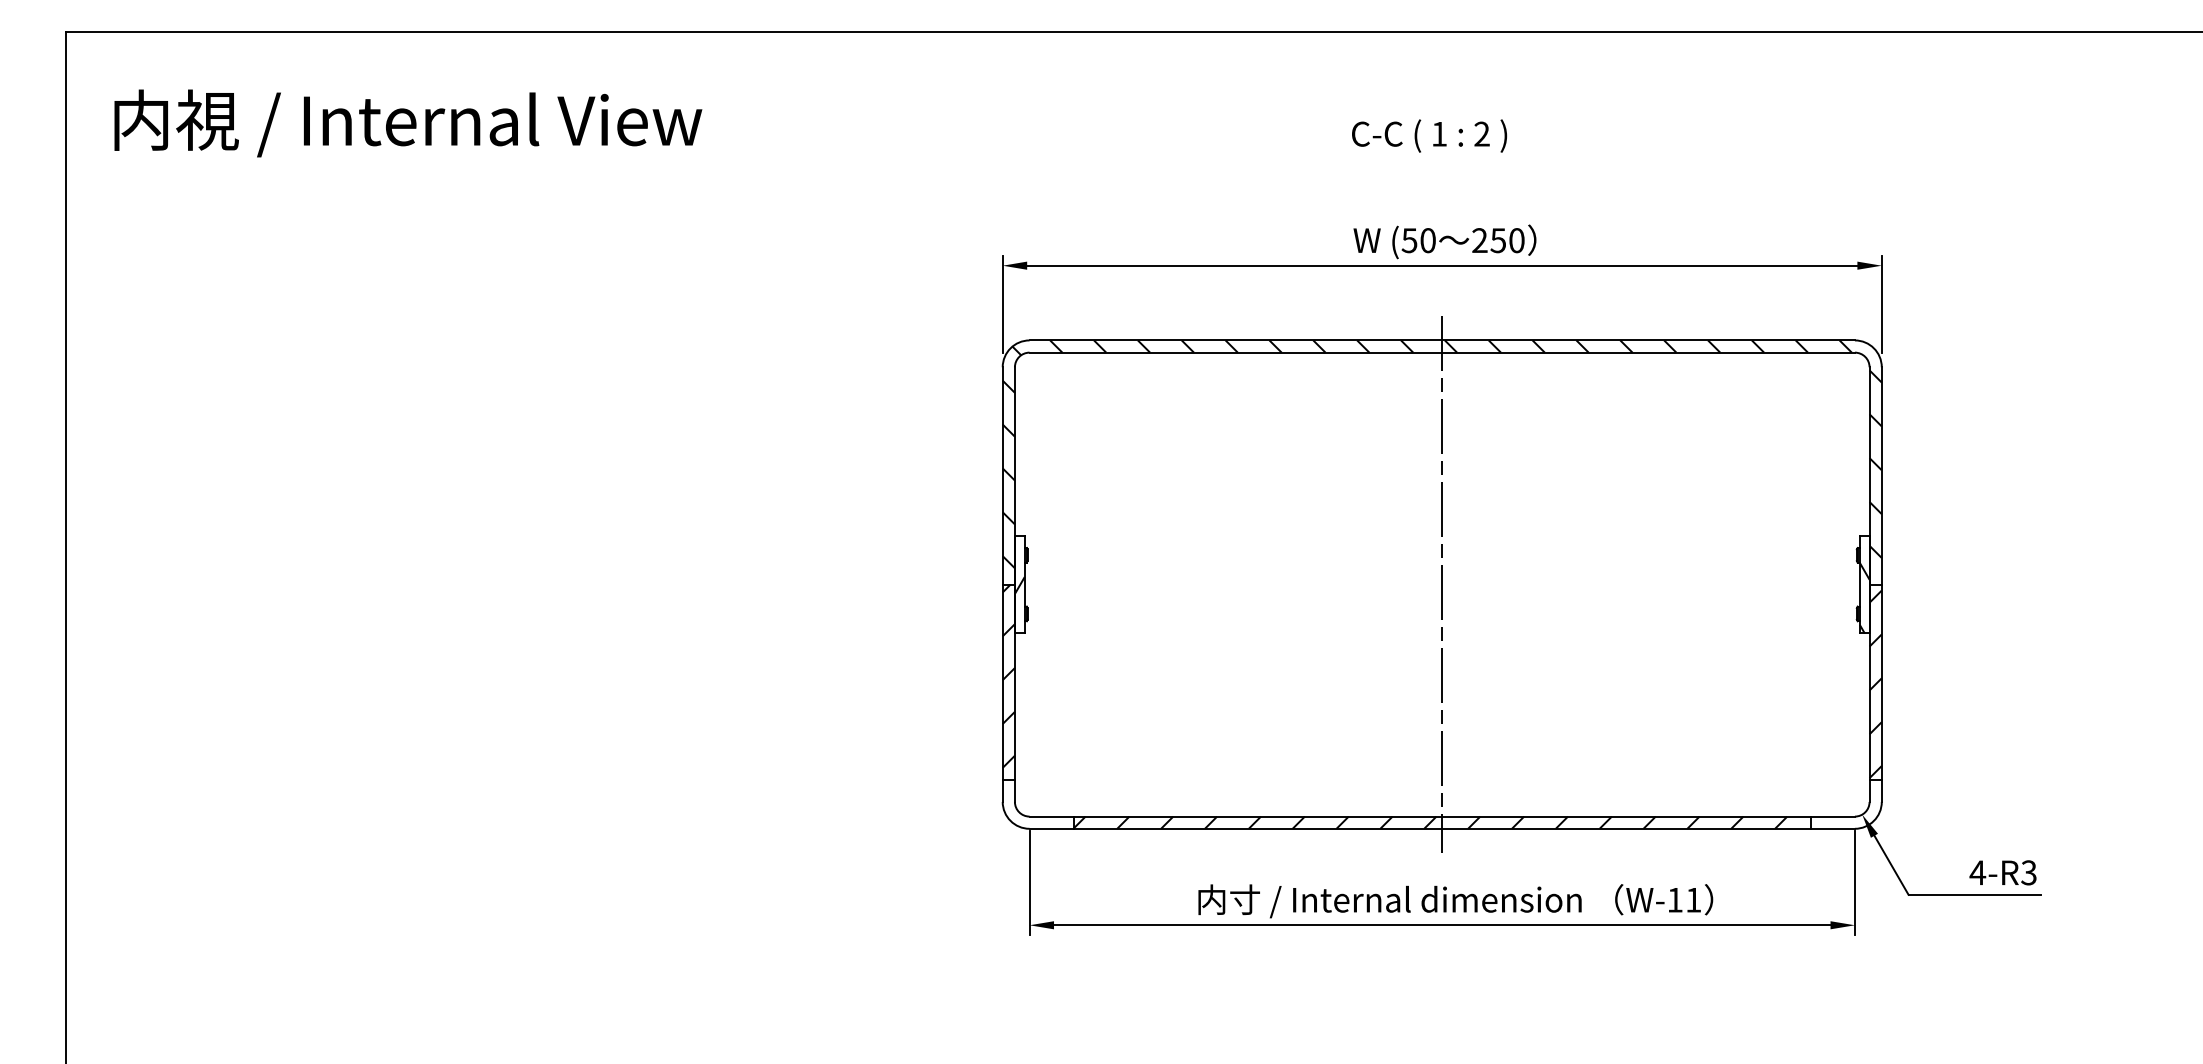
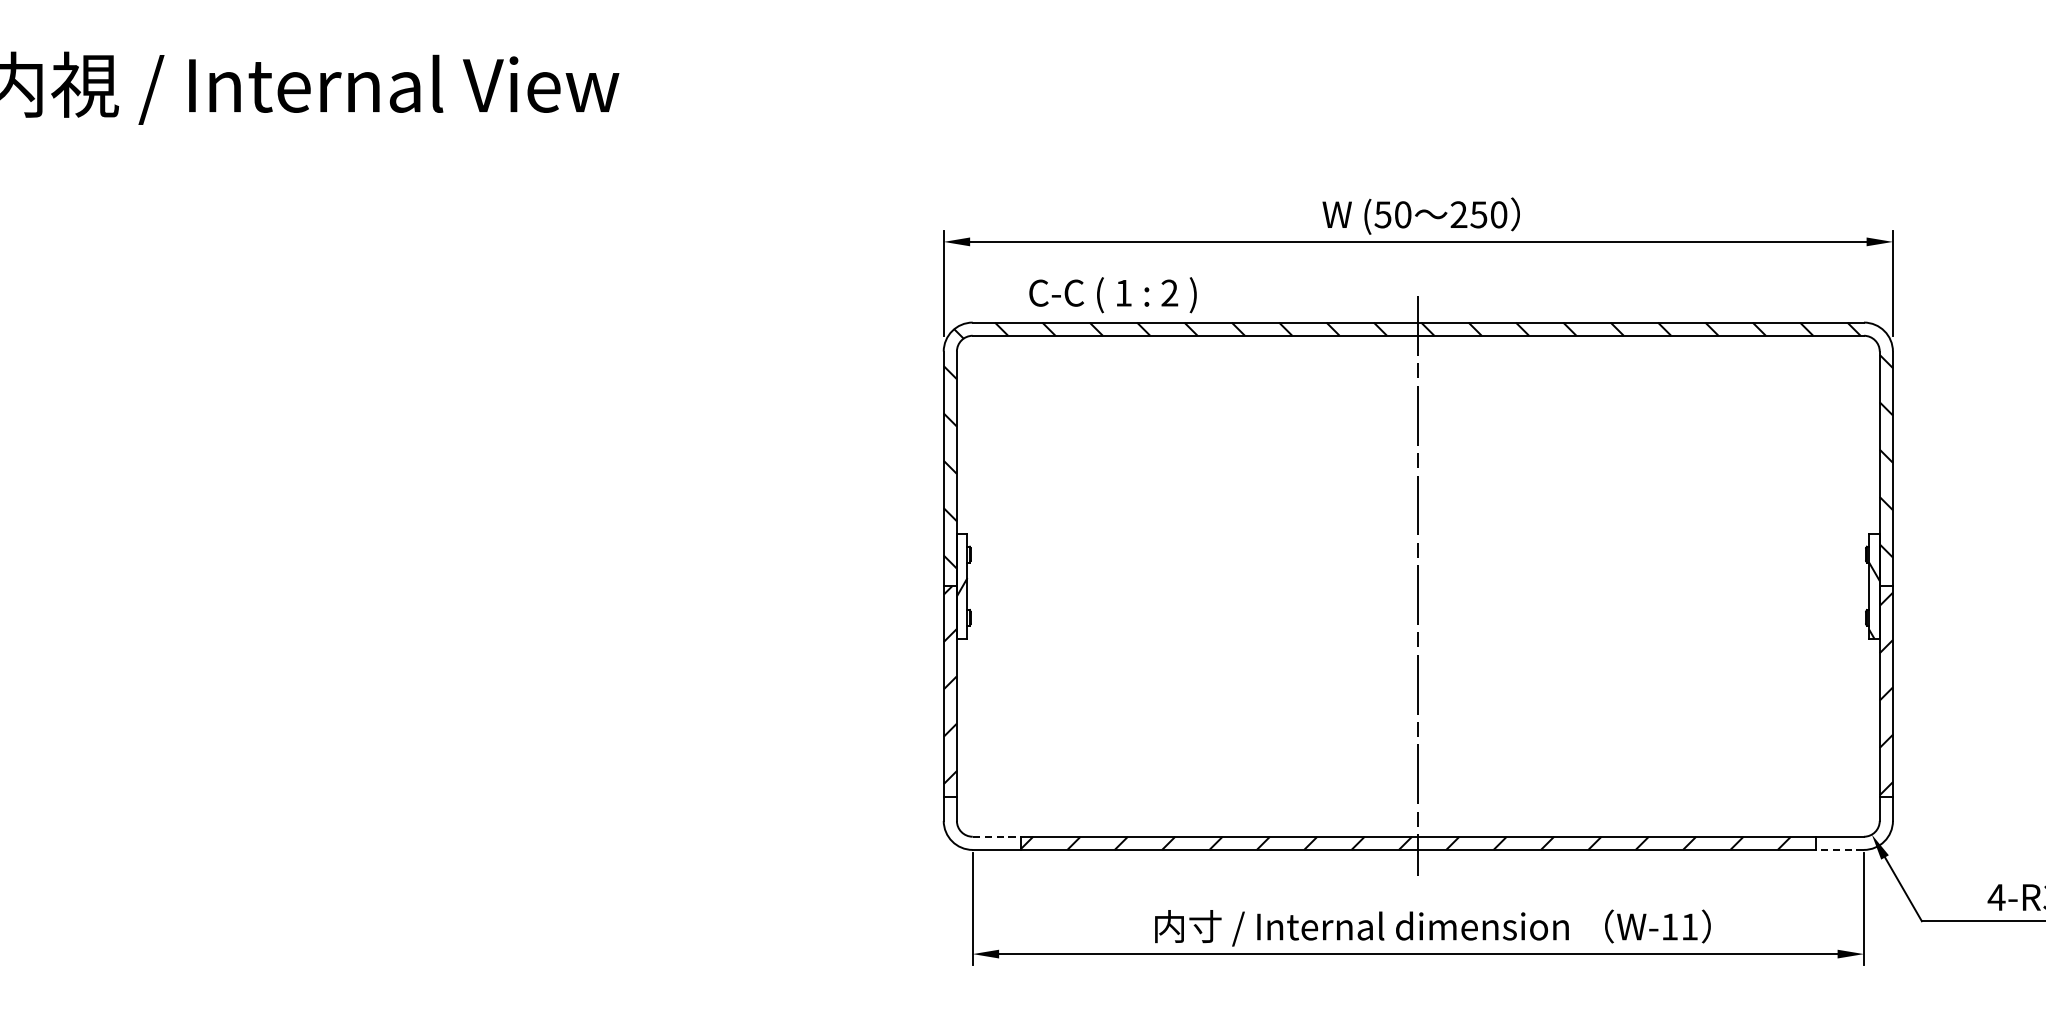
text: (1429, 135) -> (1113, 294), moved
line: (1052, 816) -> (997, 836), solid -> dashed
line: (1832, 828) -> (1839, 849), solid -> dashed

